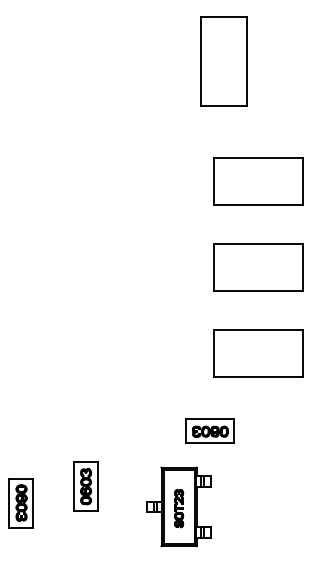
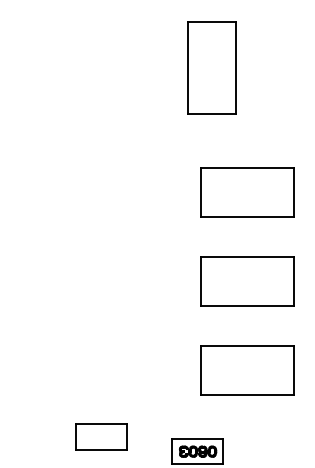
part: (117, 417) -> (101, 436), added

